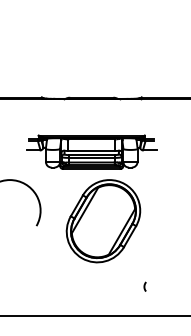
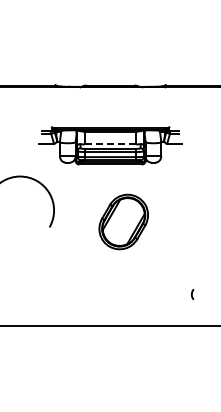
line: (91, 151) -> (110, 144), solid -> dashed
part: (103, 220) -> (123, 221), size x0.6
curve: (145, 286) -> (192, 294), moved

